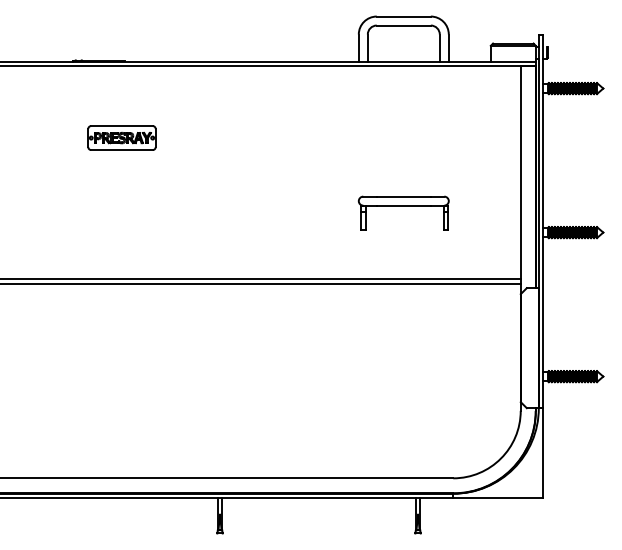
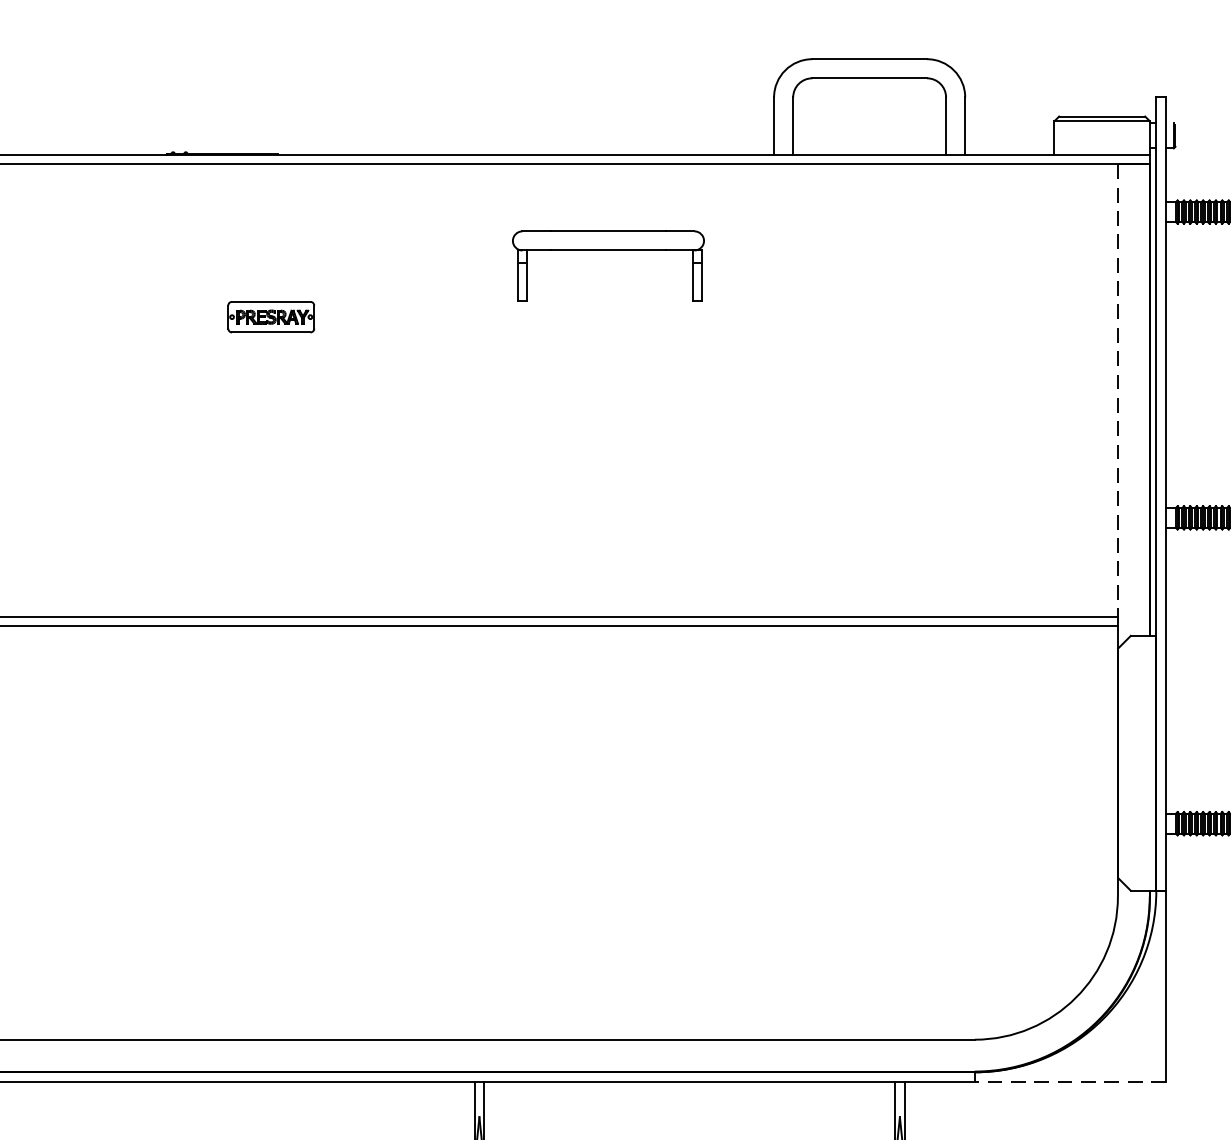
part: (121, 137) -> (270, 316), size x0.6
line: (520, 172) -> (1117, 390), solid -> dashed
part: (403, 212) -> (607, 265), moved
line: (497, 498) -> (1068, 1082), solid -> dashed

